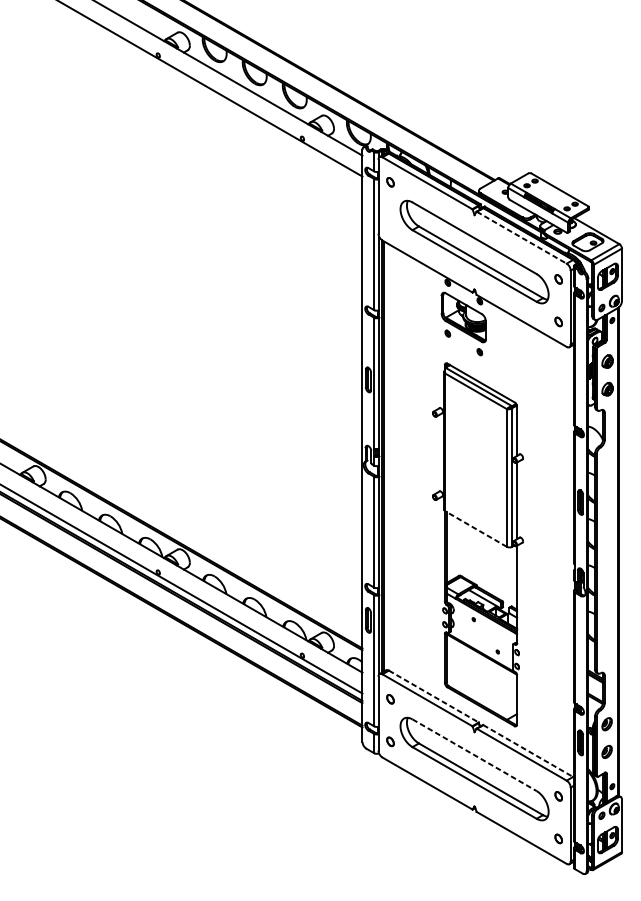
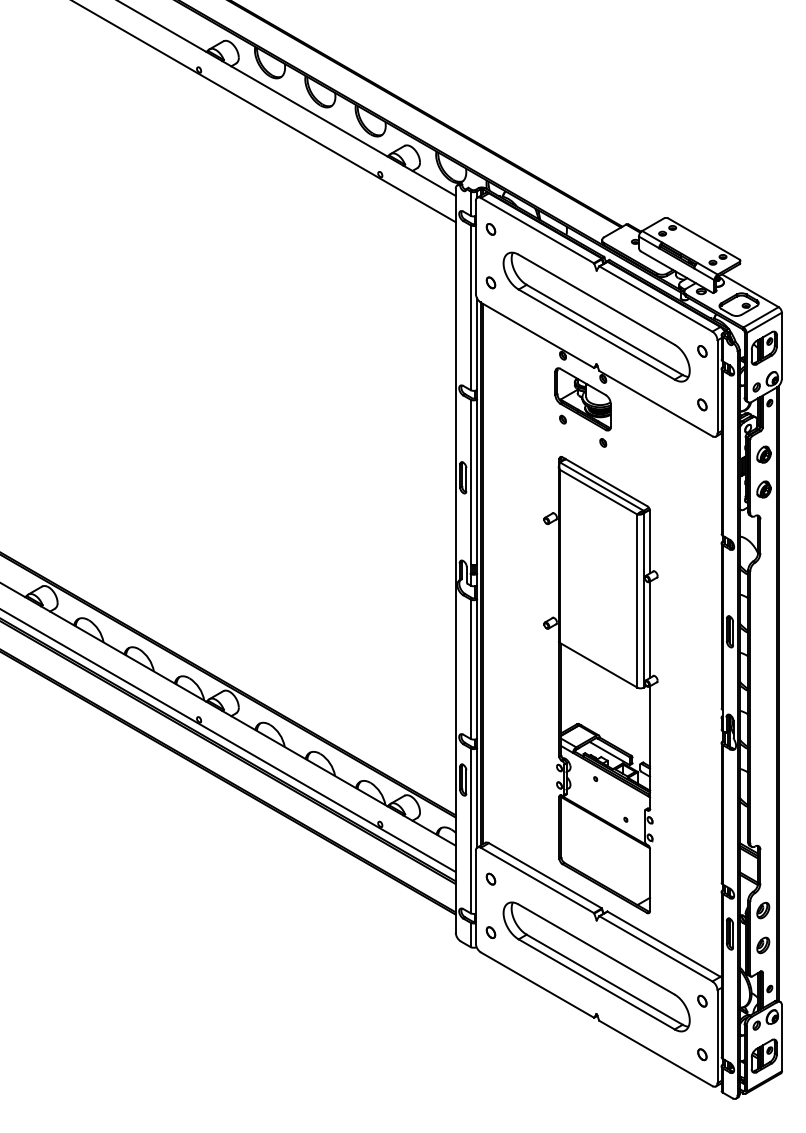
part: (390, 224) -> (490, 282), added
line: (522, 238) -> (656, 299), dashed -> solid
line: (476, 529) -> (598, 665), dashed -> solid
line: (433, 696) -> (545, 875), dashed -> solid
line: (528, 751) -> (664, 944), dashed -> solid
line: (475, 755) -> (597, 949), dashed -> solid

